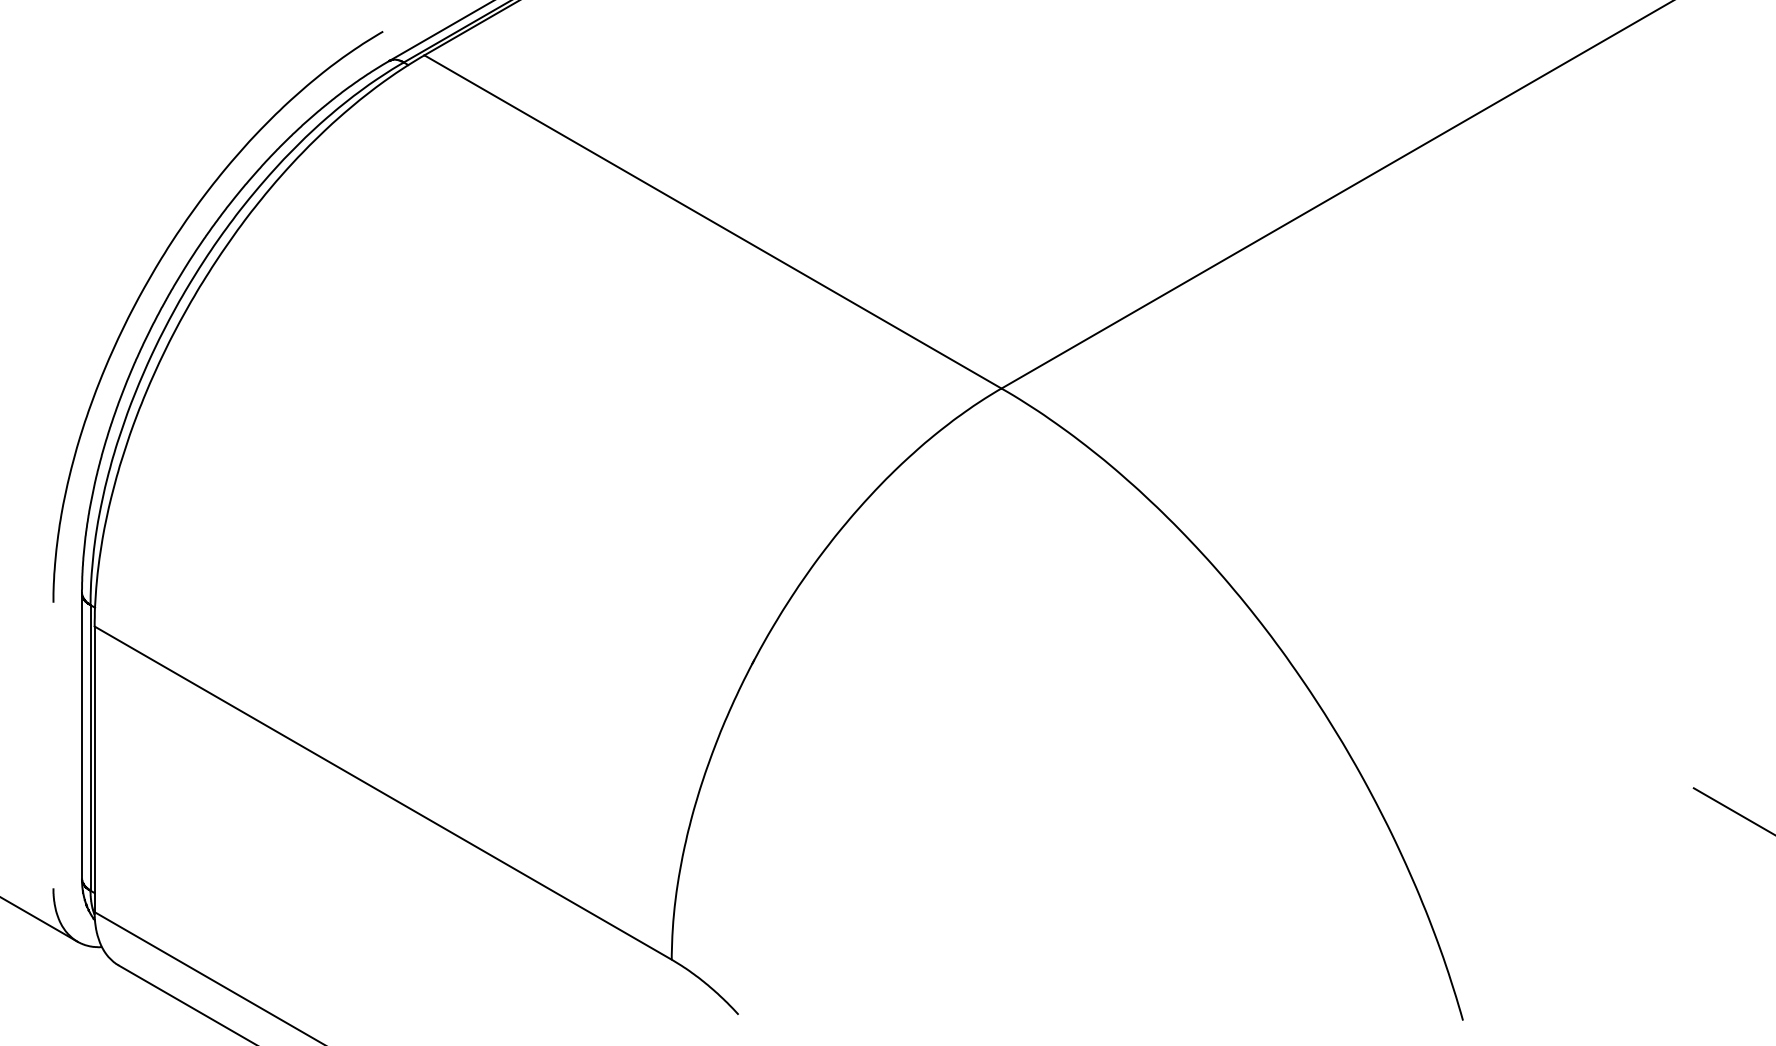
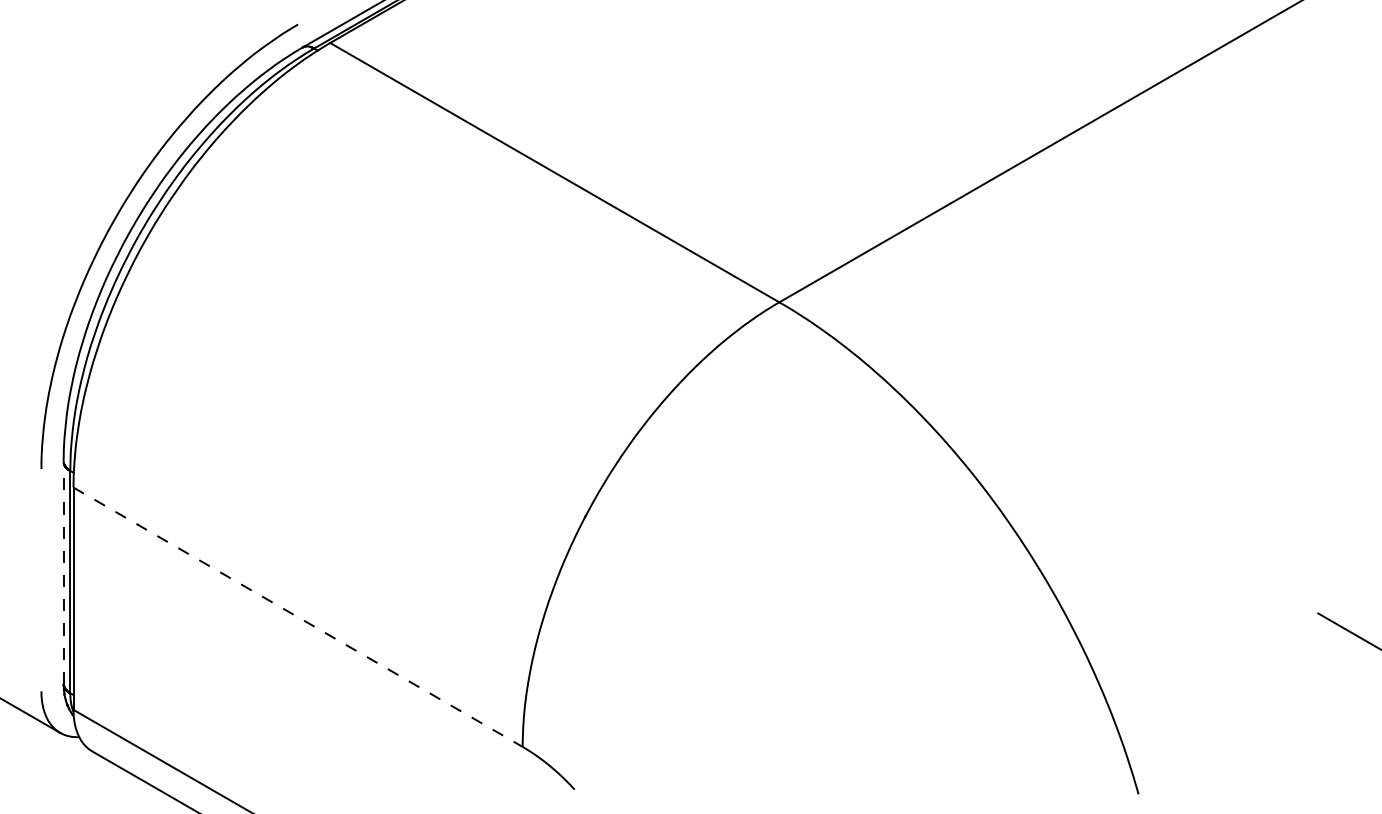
line: (81, 735) -> (63, 572), solid -> dashed
line: (383, 793) -> (298, 617), solid -> dashed

